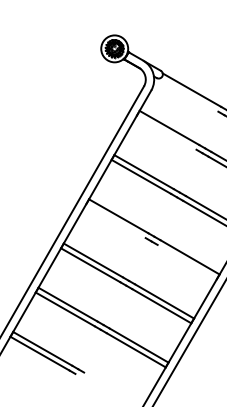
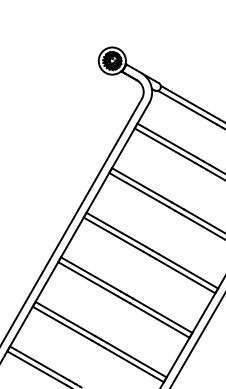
line: (189, 94) -> (187, 107), added
line: (166, 132) -> (164, 145), added
line: (115, 221) -> (113, 235), added
line: (186, 261) -> (184, 275), added

